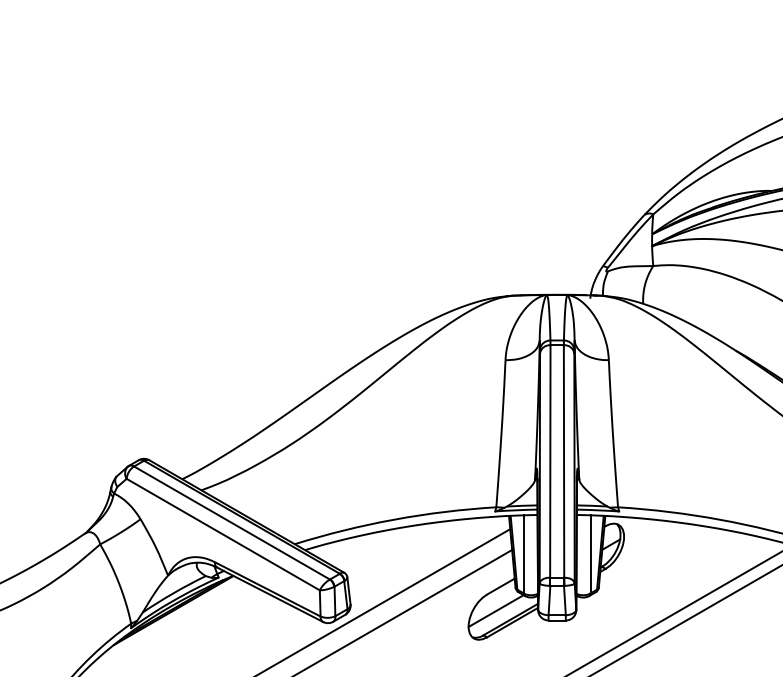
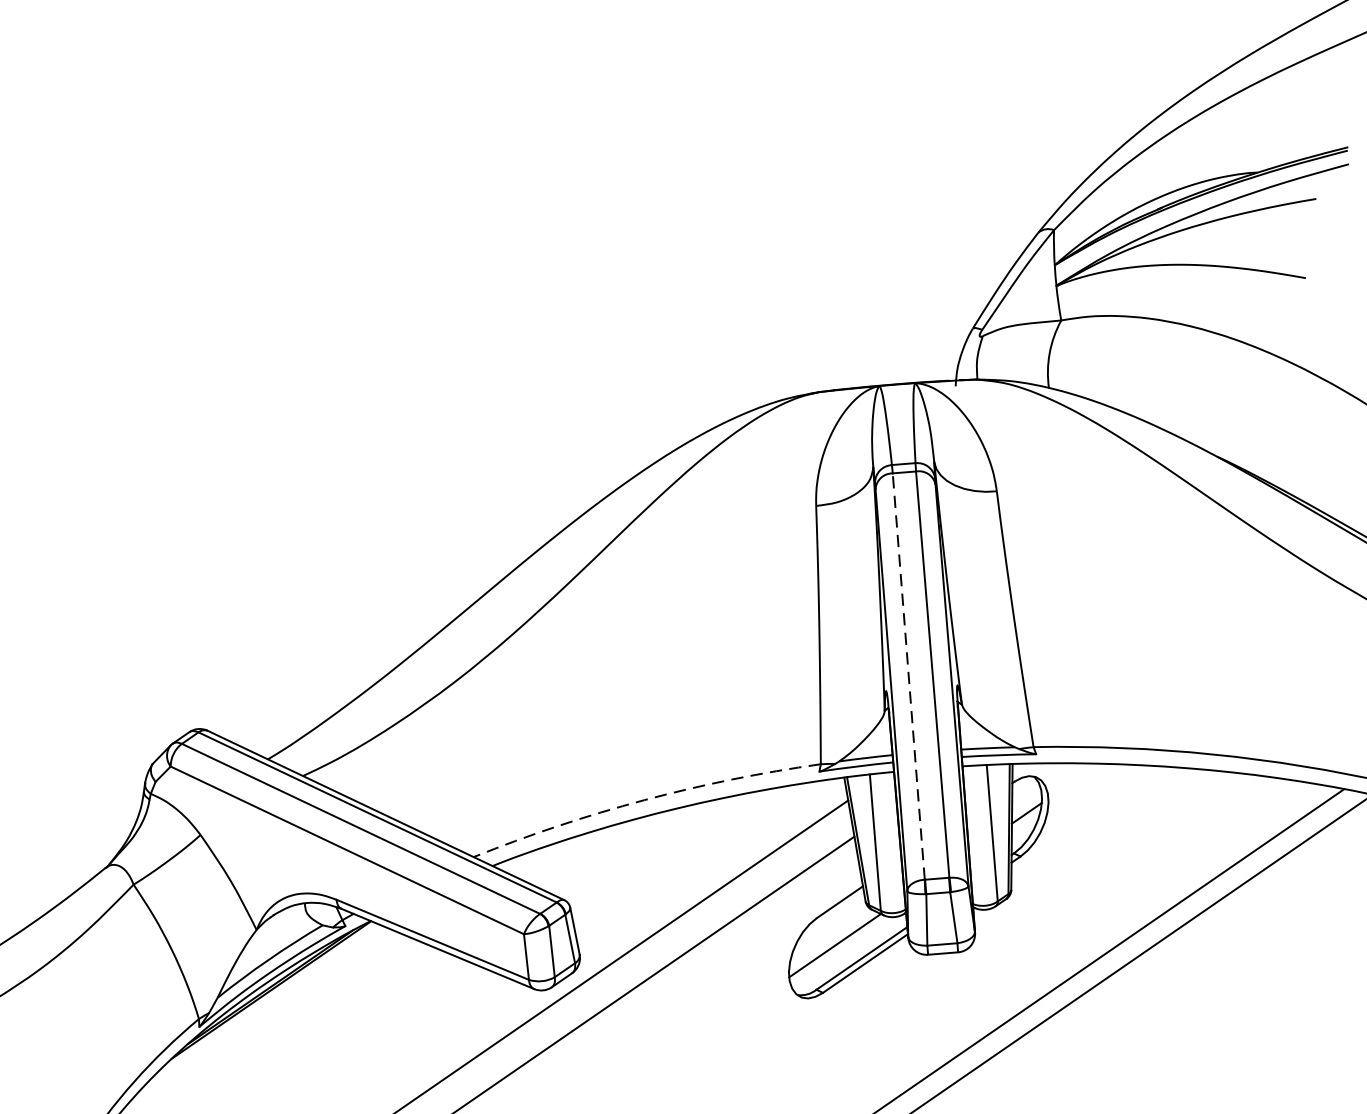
line: (550, 460) -> (908, 674), solid -> dashed
arc: (394, 519) -> (644, 799), solid -> dashed

